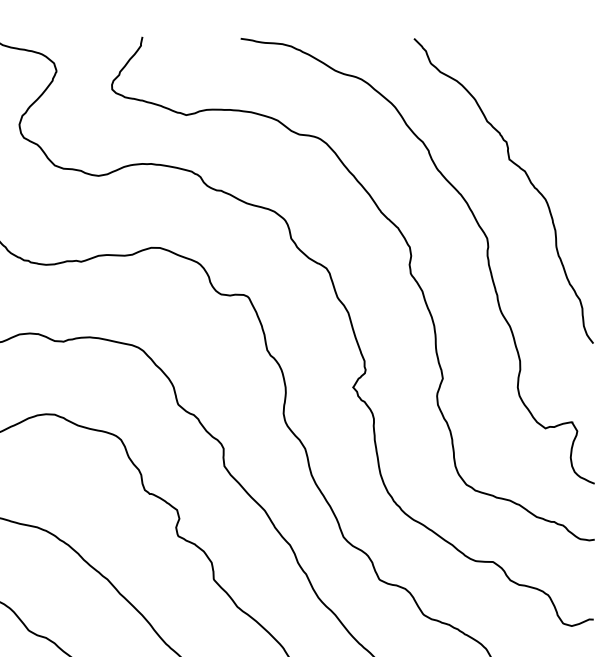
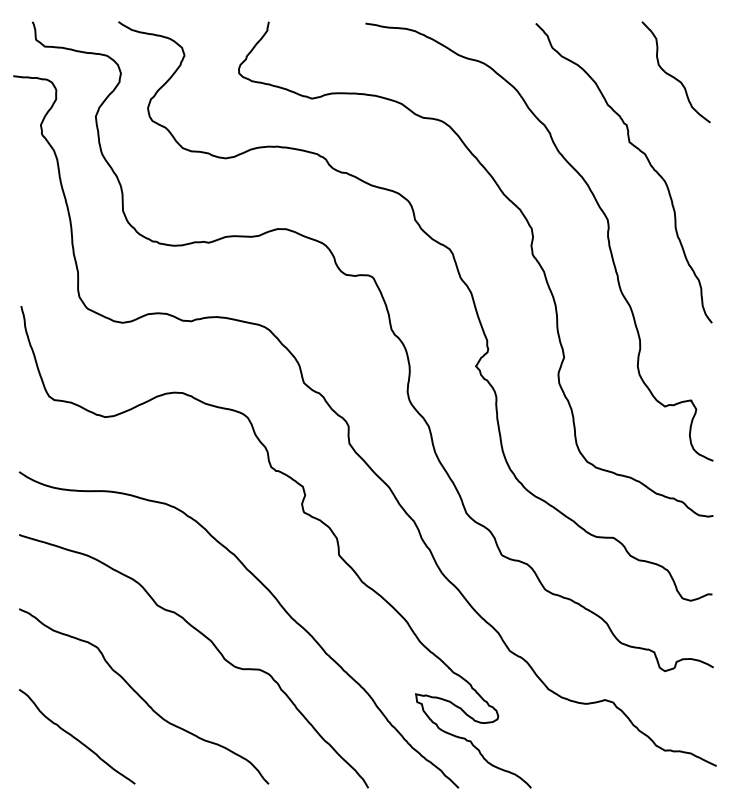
curve: (555, 92) -> (674, 76), added

